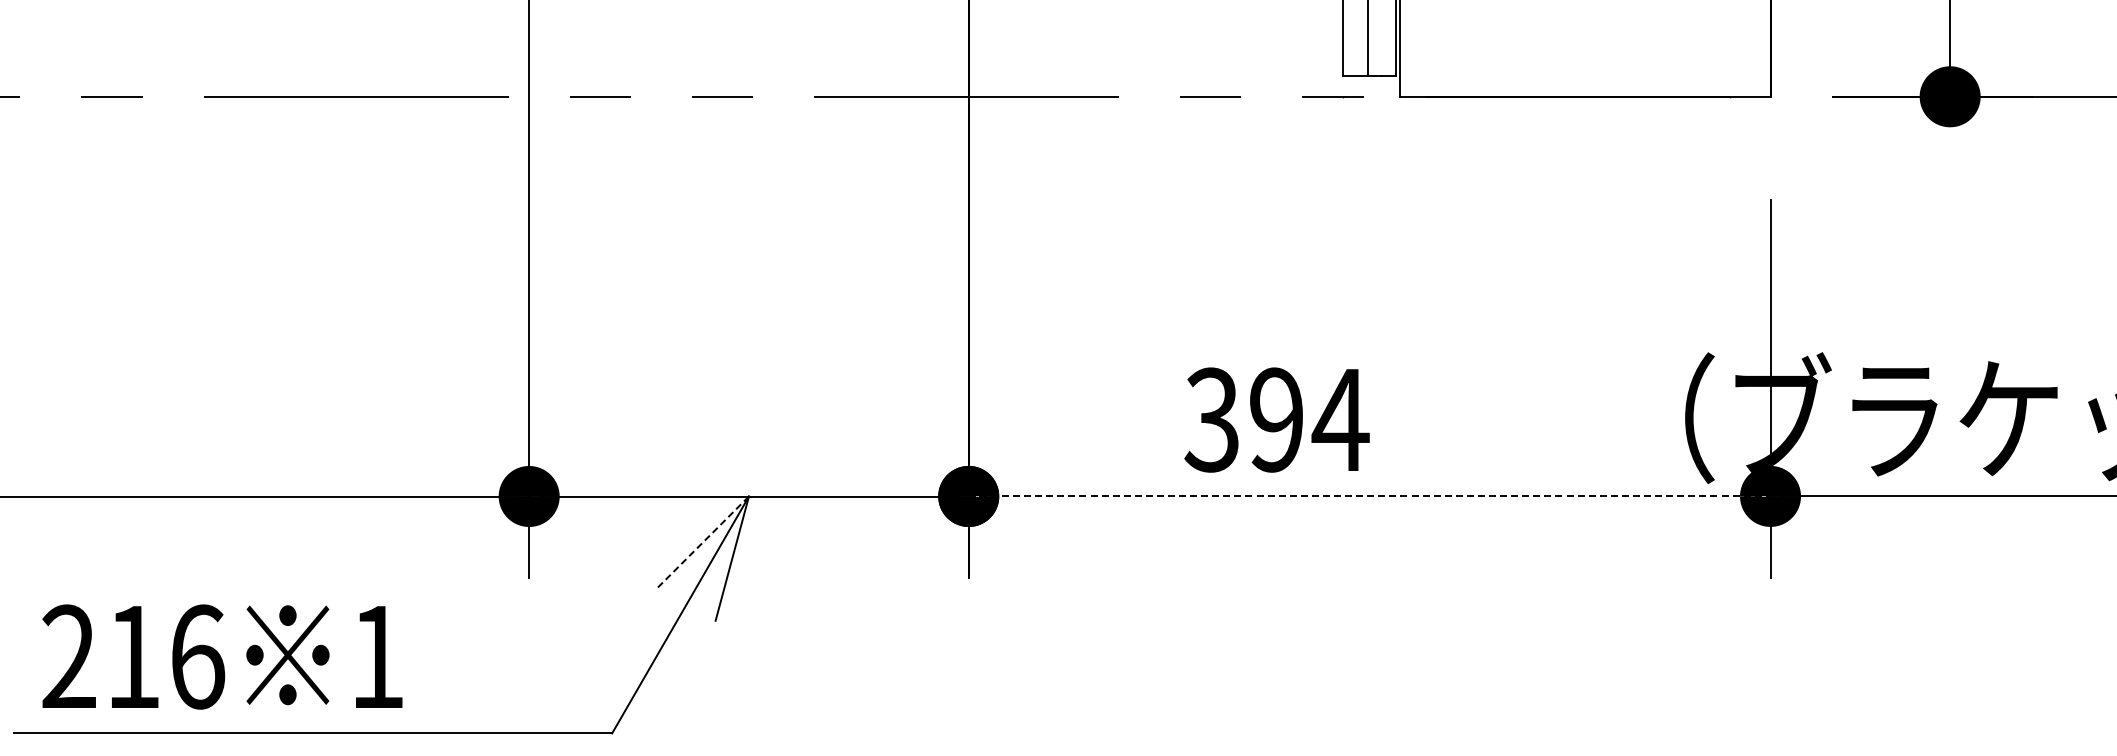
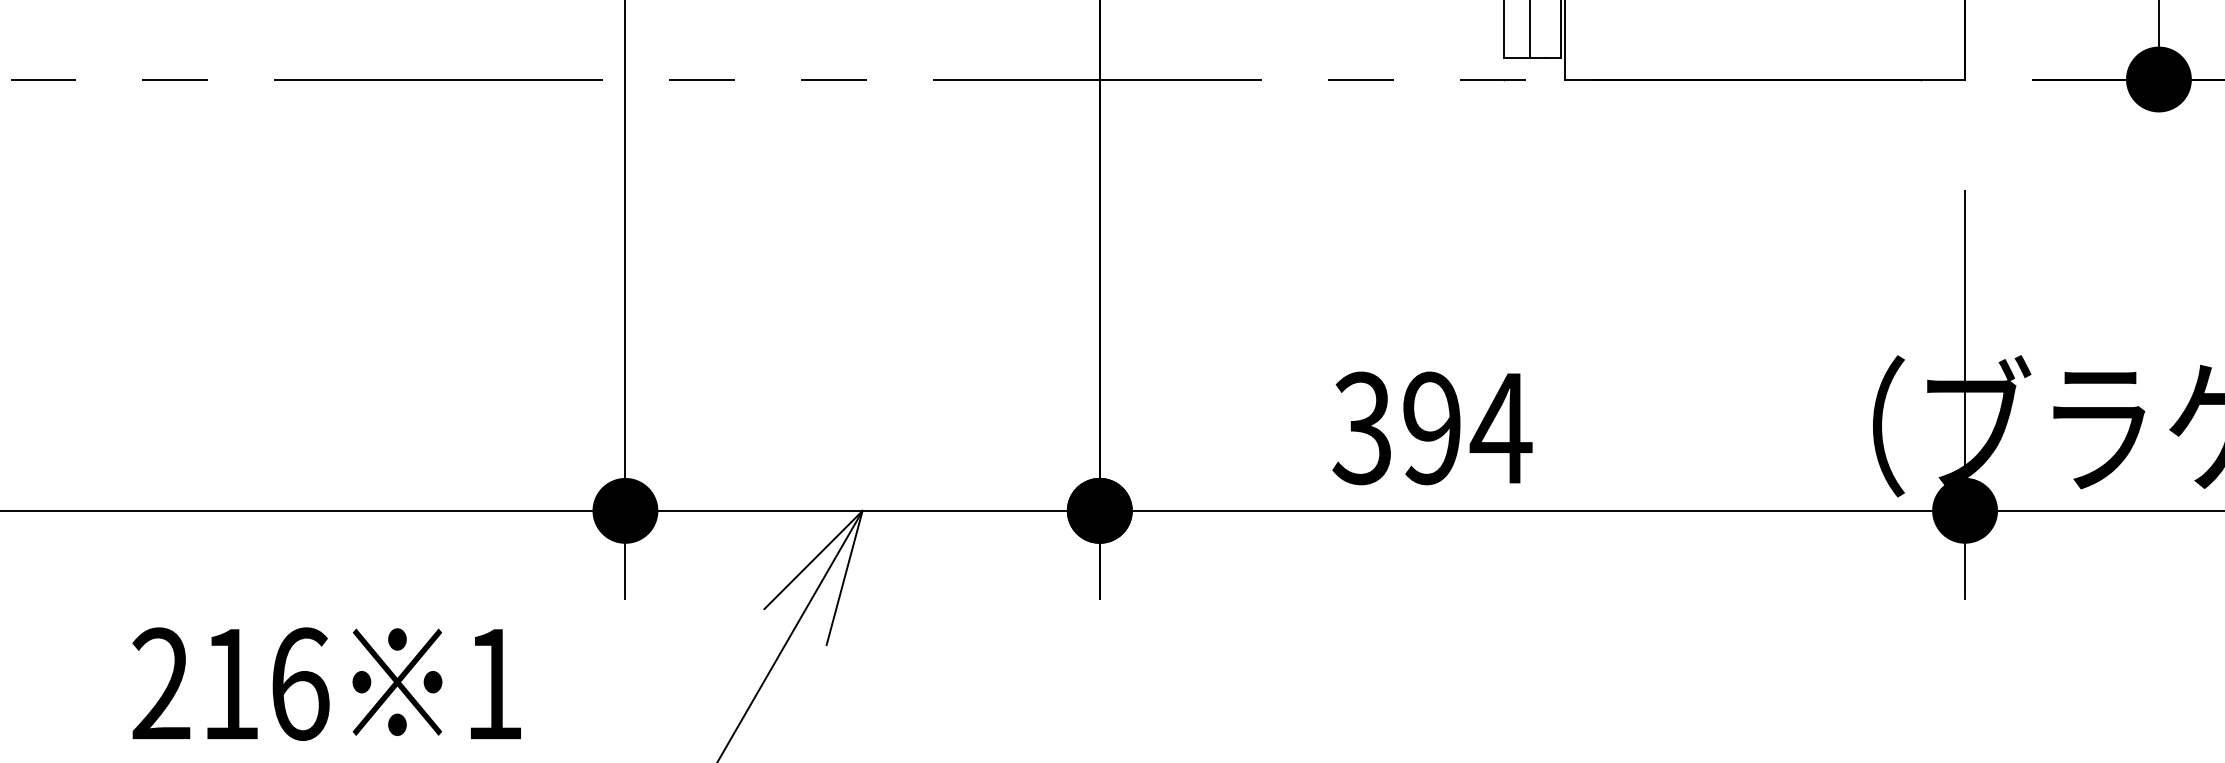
line: (1369, 496) -> (1532, 510), dashed -> solid
line: (703, 542) -> (813, 560), dashed -> solid
text: (222, 656) -> (326, 683), moved

